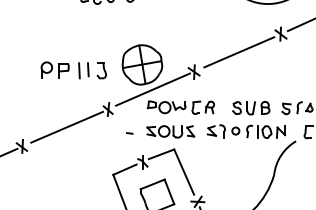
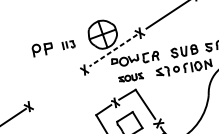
part: (92, 70) -> (68, 44), size x0.6
line: (152, 89) -> (113, 50), solid -> dashed
line: (67, 126) -> (58, 87), removed
part: (170, 131) -> (130, 77), size x0.7
line: (129, 133) -> (102, 84), removed

